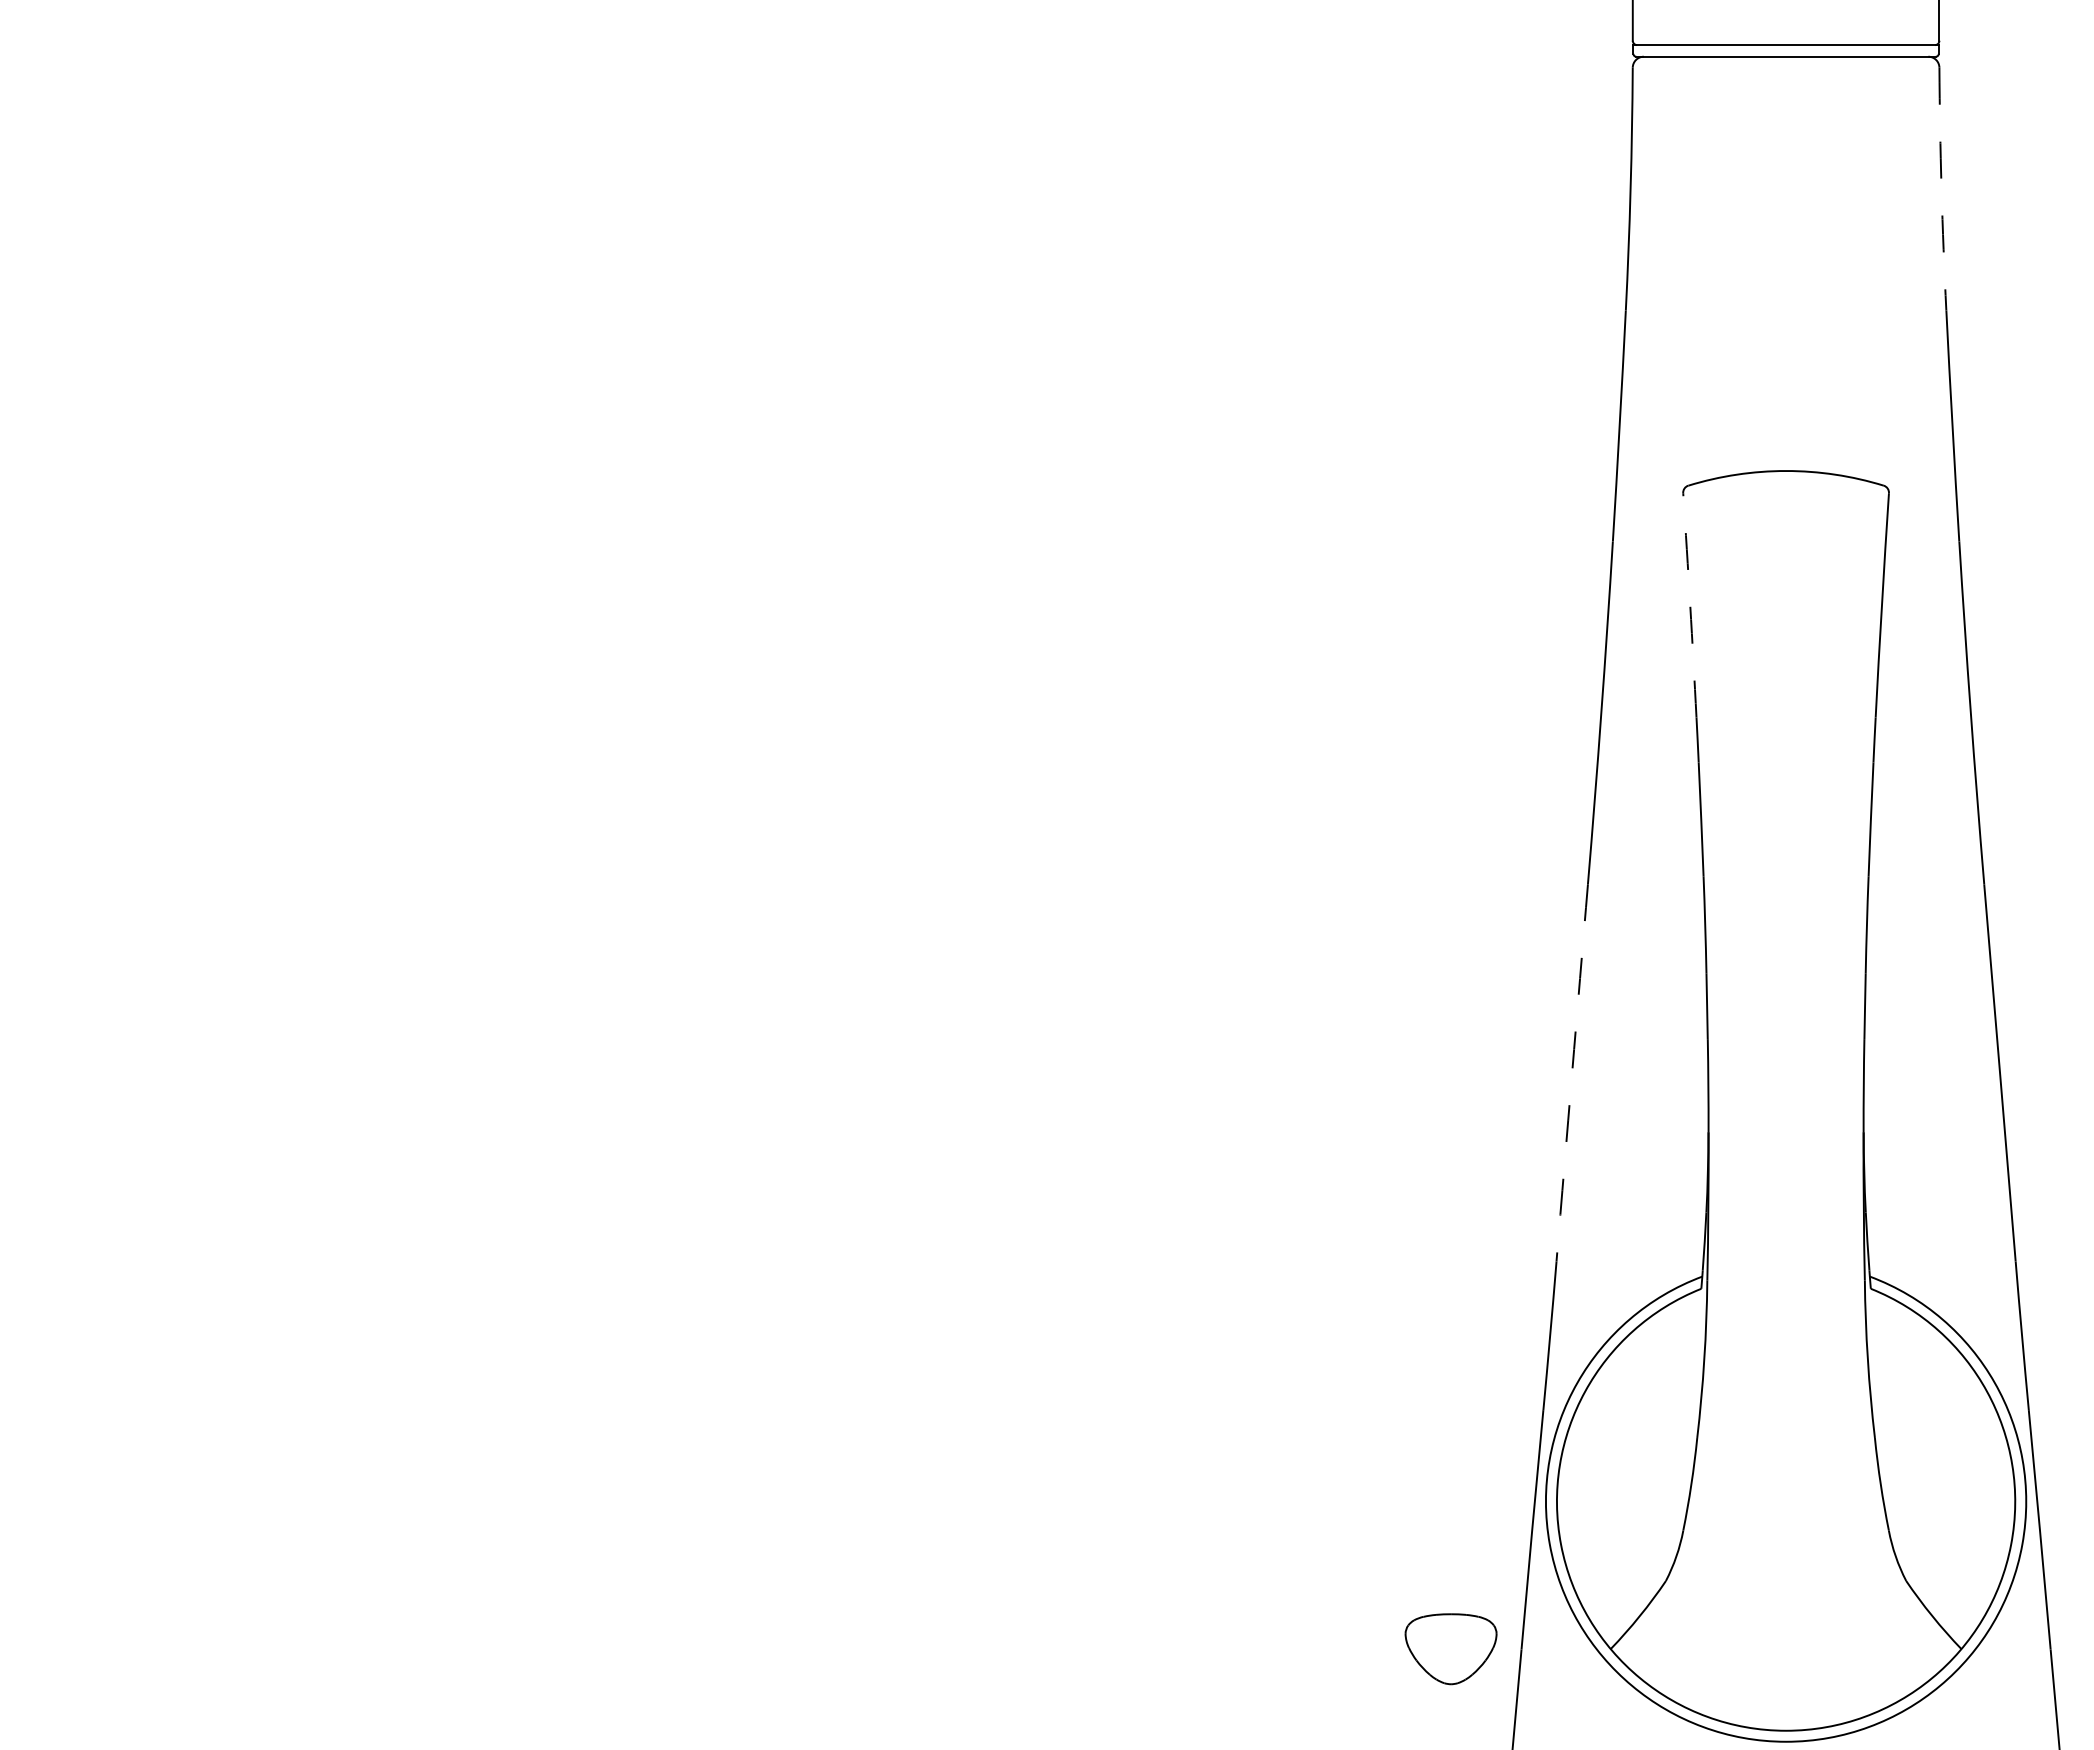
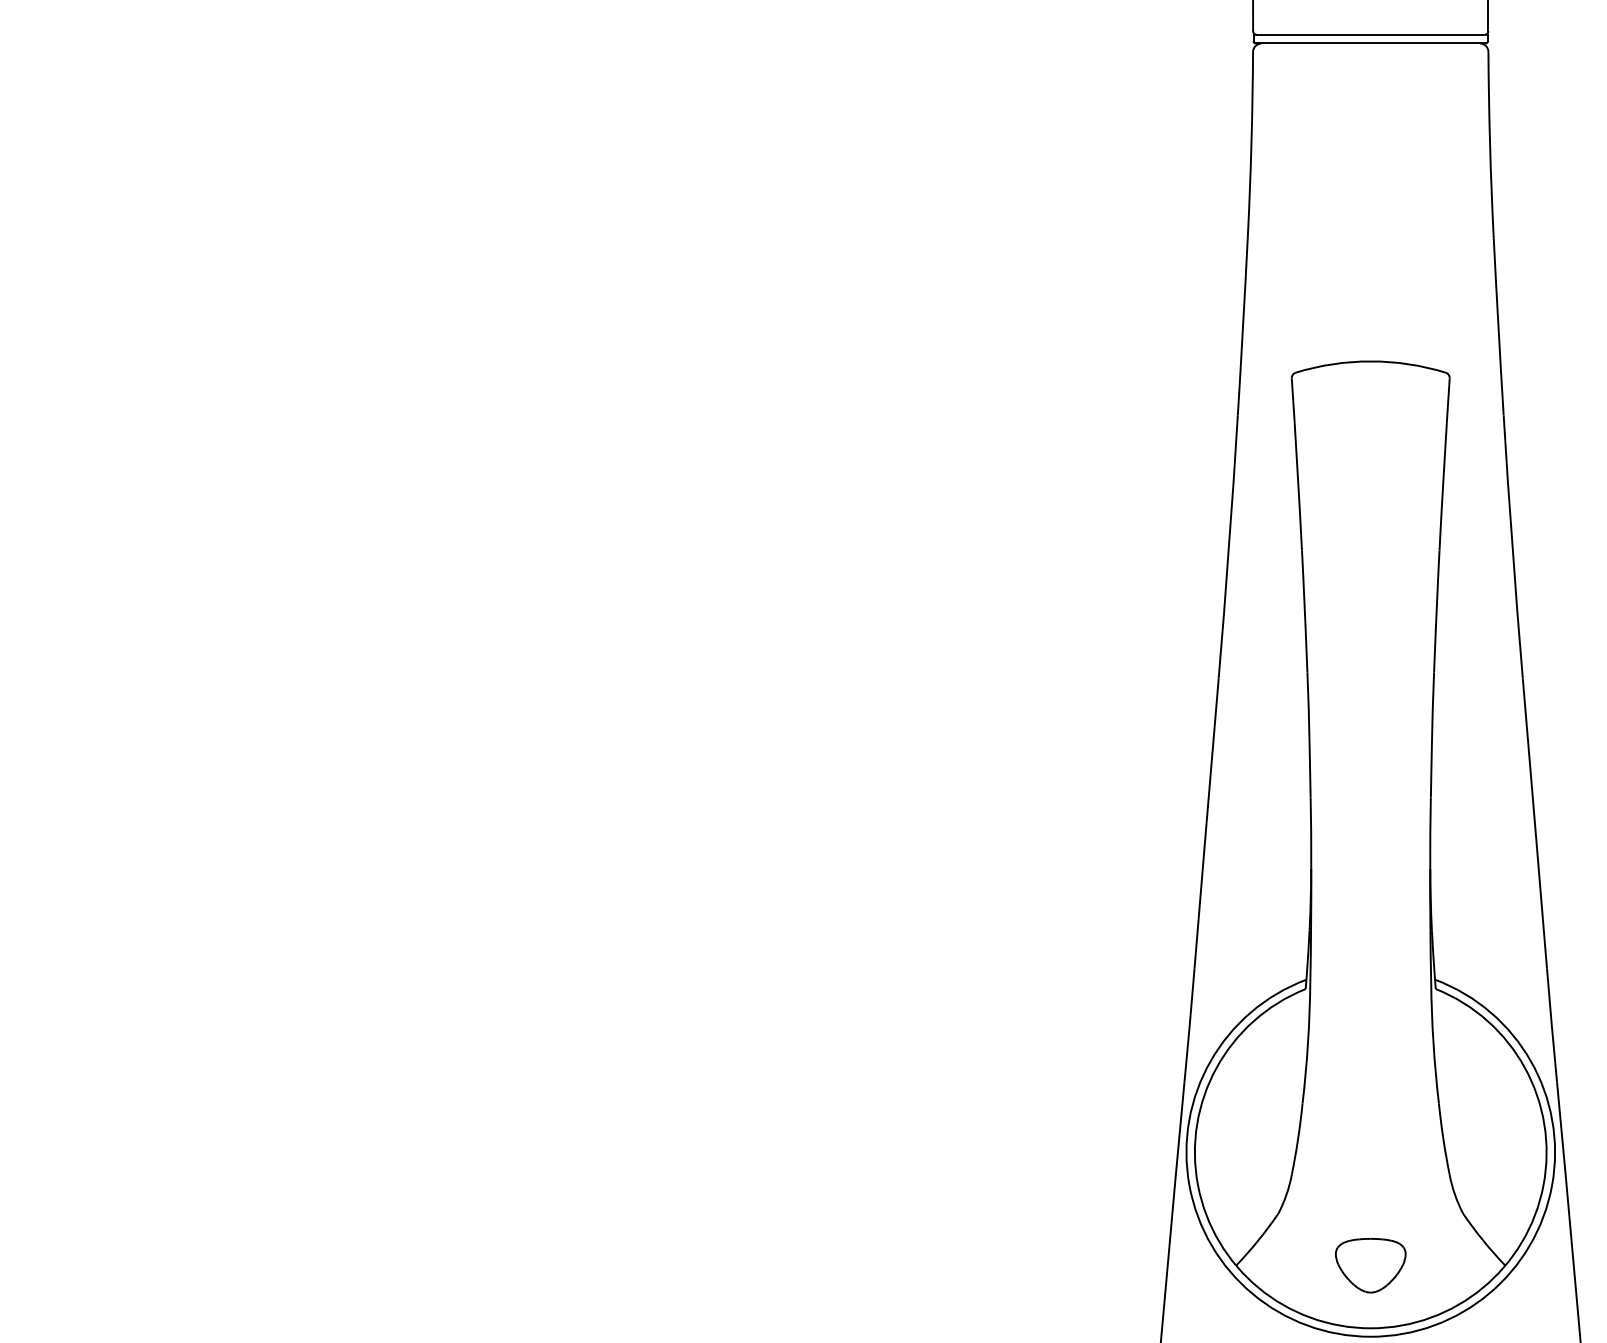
arc: (1941, 189) -> (1490, 145), dashed -> solid
arc: (1690, 605) -> (1297, 464), dashed -> solid
arc: (1572, 1072) -> (1206, 823), dashed -> solid
part: (1450, 1649) -> (1370, 1265), moved

